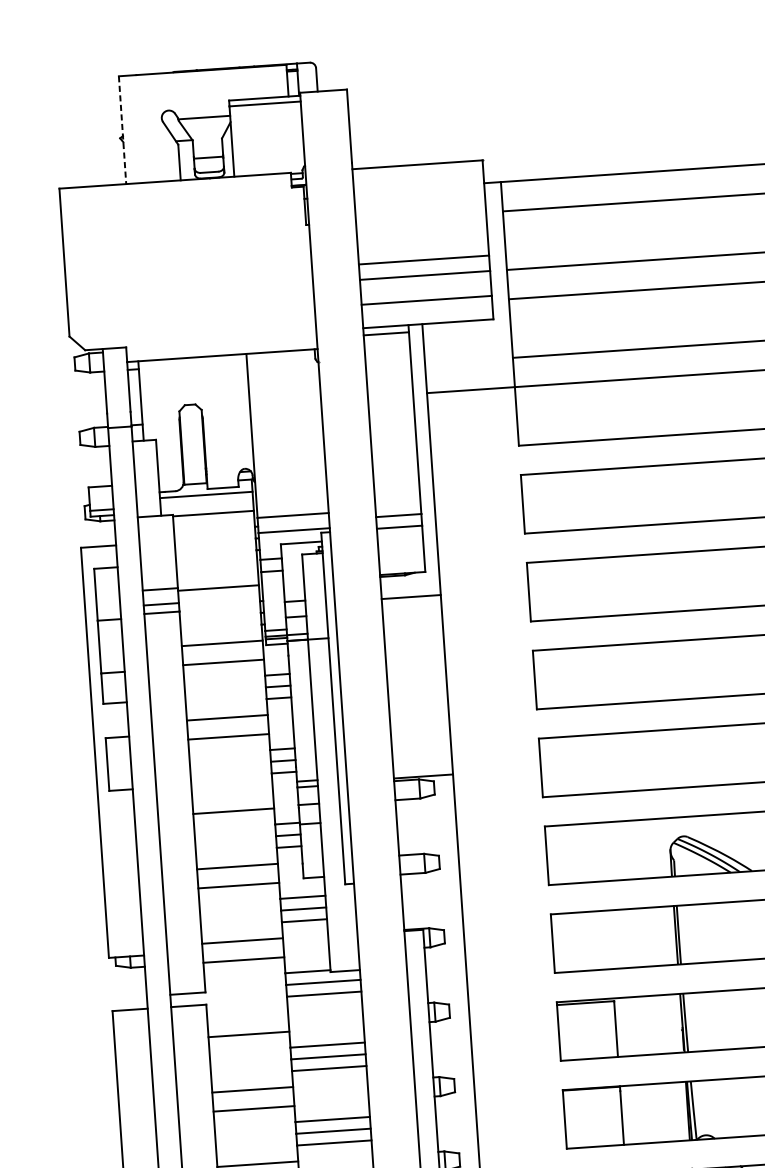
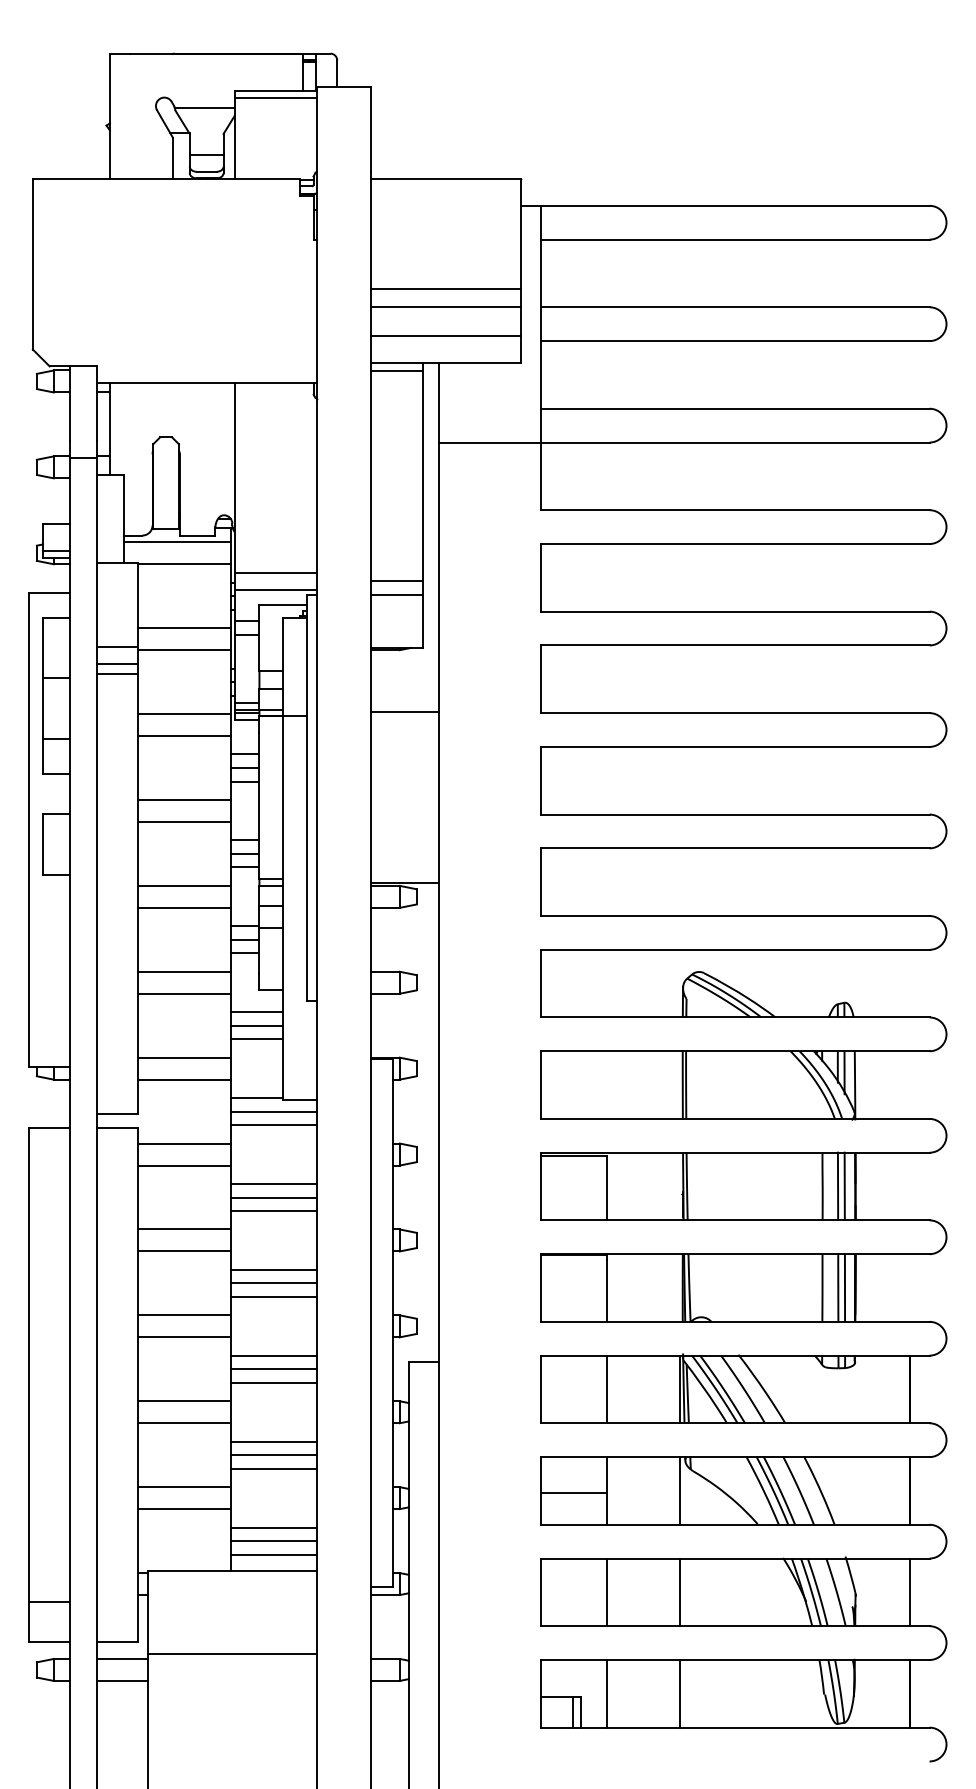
line: (122, 131) -> (109, 117), dashed -> solid
line: (217, 569) -> (184, 628), added
line: (411, 596) -> (405, 711), moved
line: (232, 791) -> (184, 885), added
line: (247, 1015) -> (184, 1143), added

